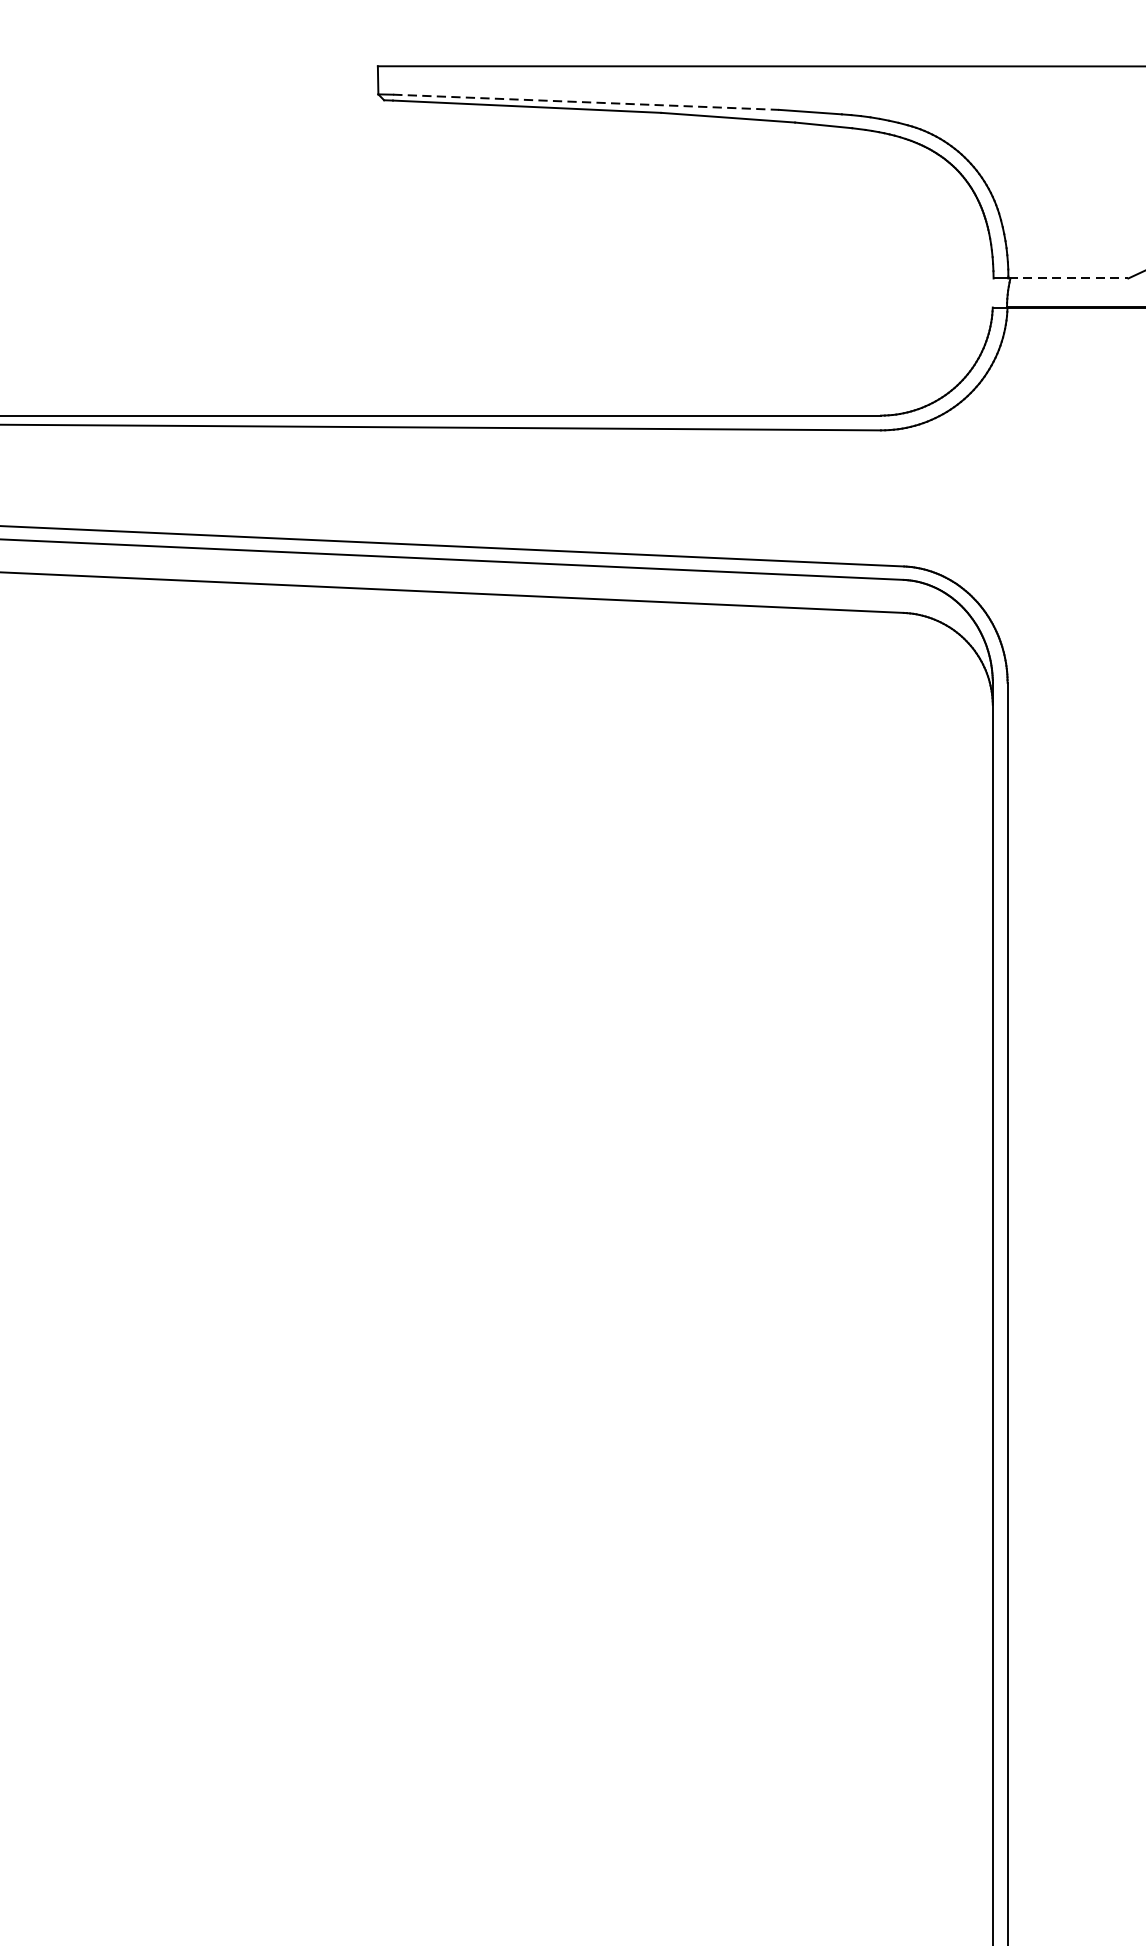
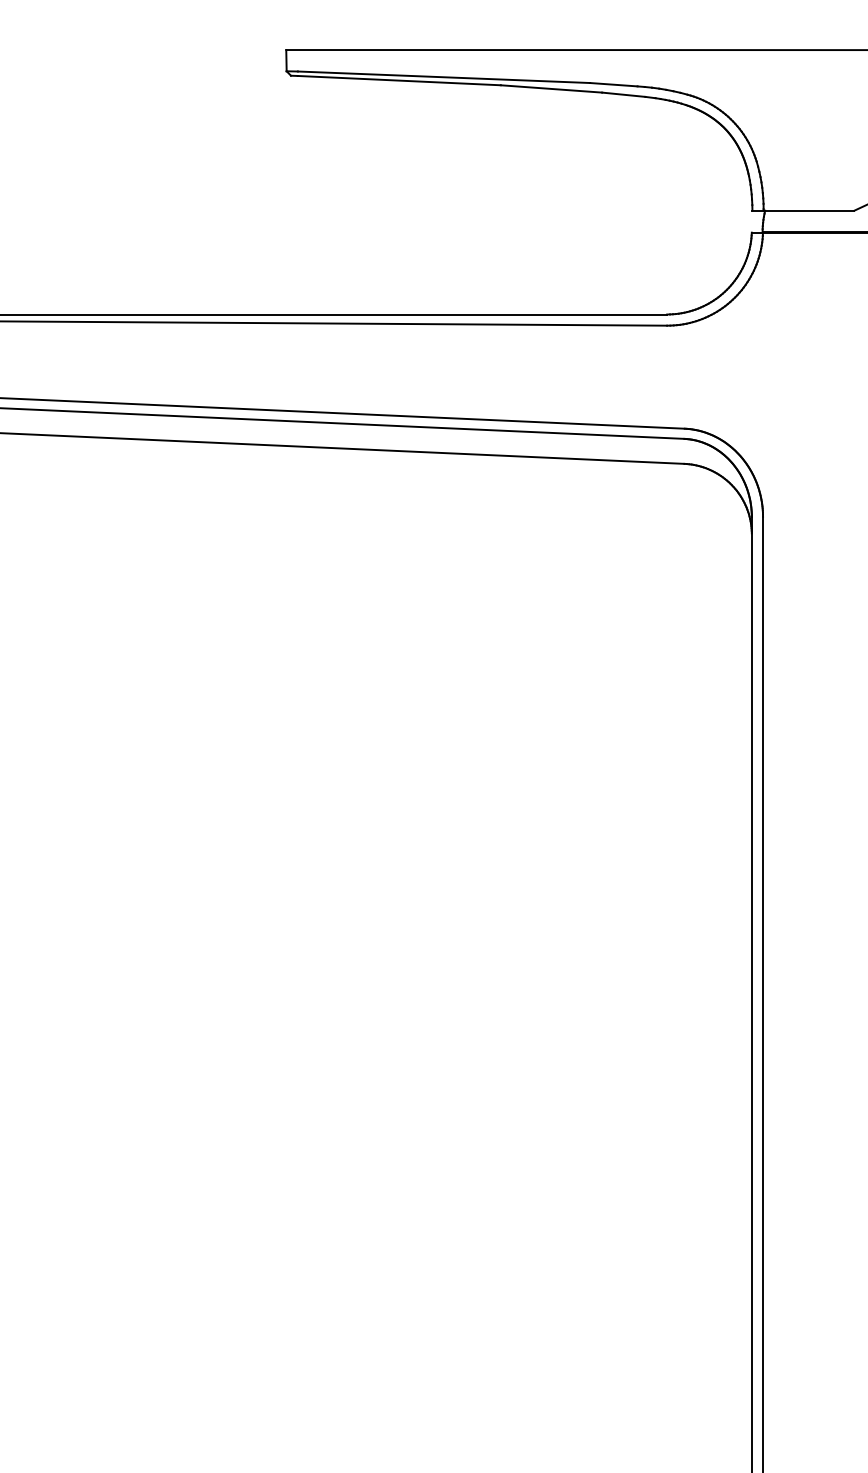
line: (586, 102) -> (444, 77), dashed -> solid
line: (1068, 278) -> (809, 210), dashed -> solid

